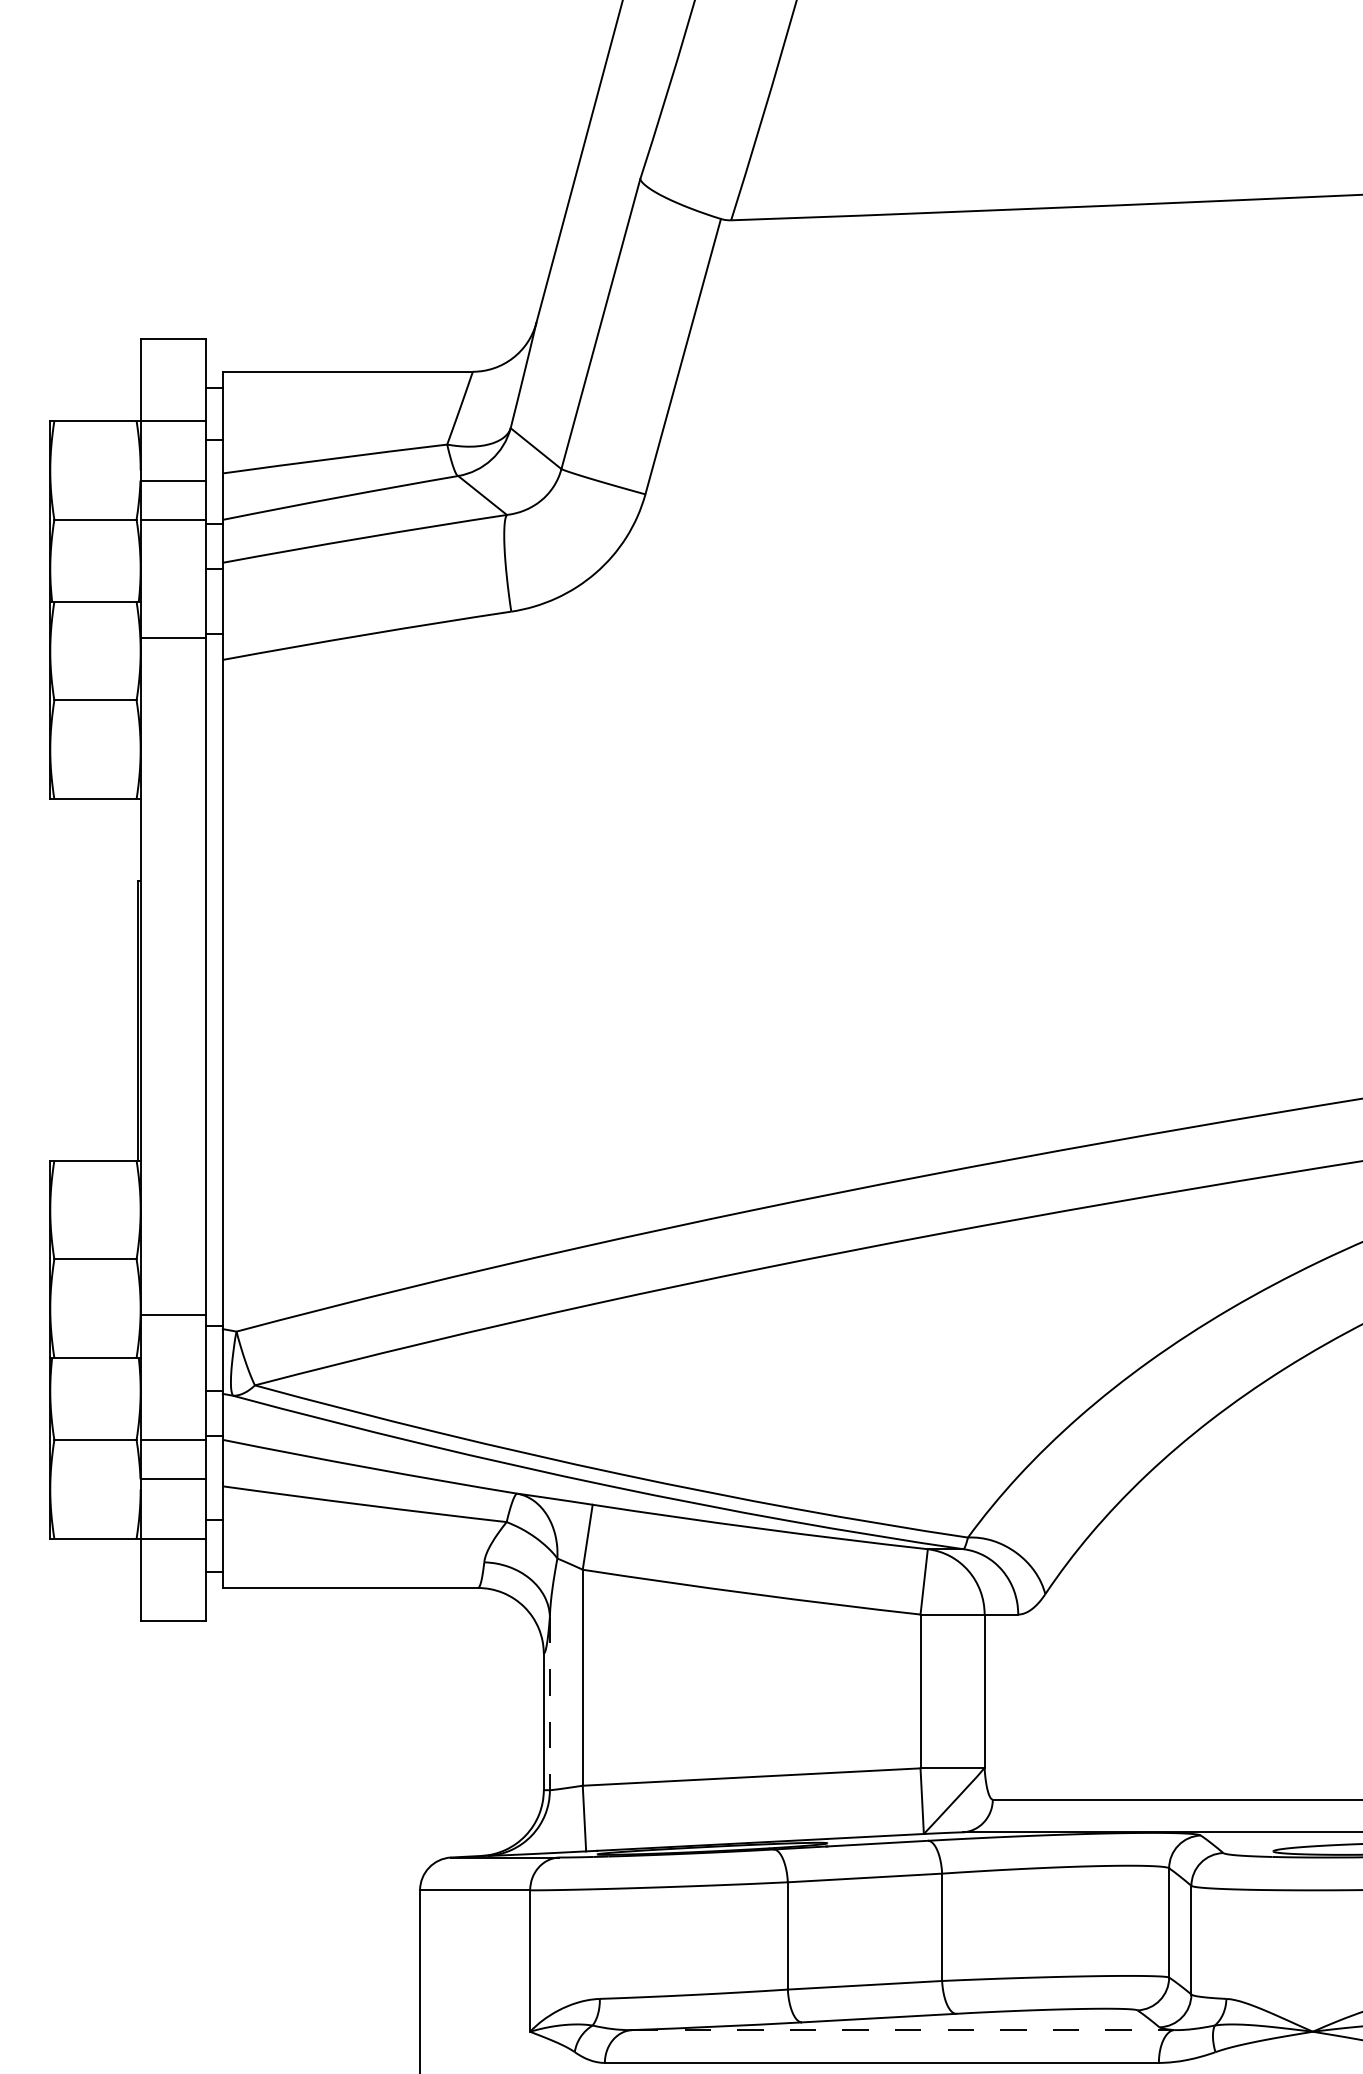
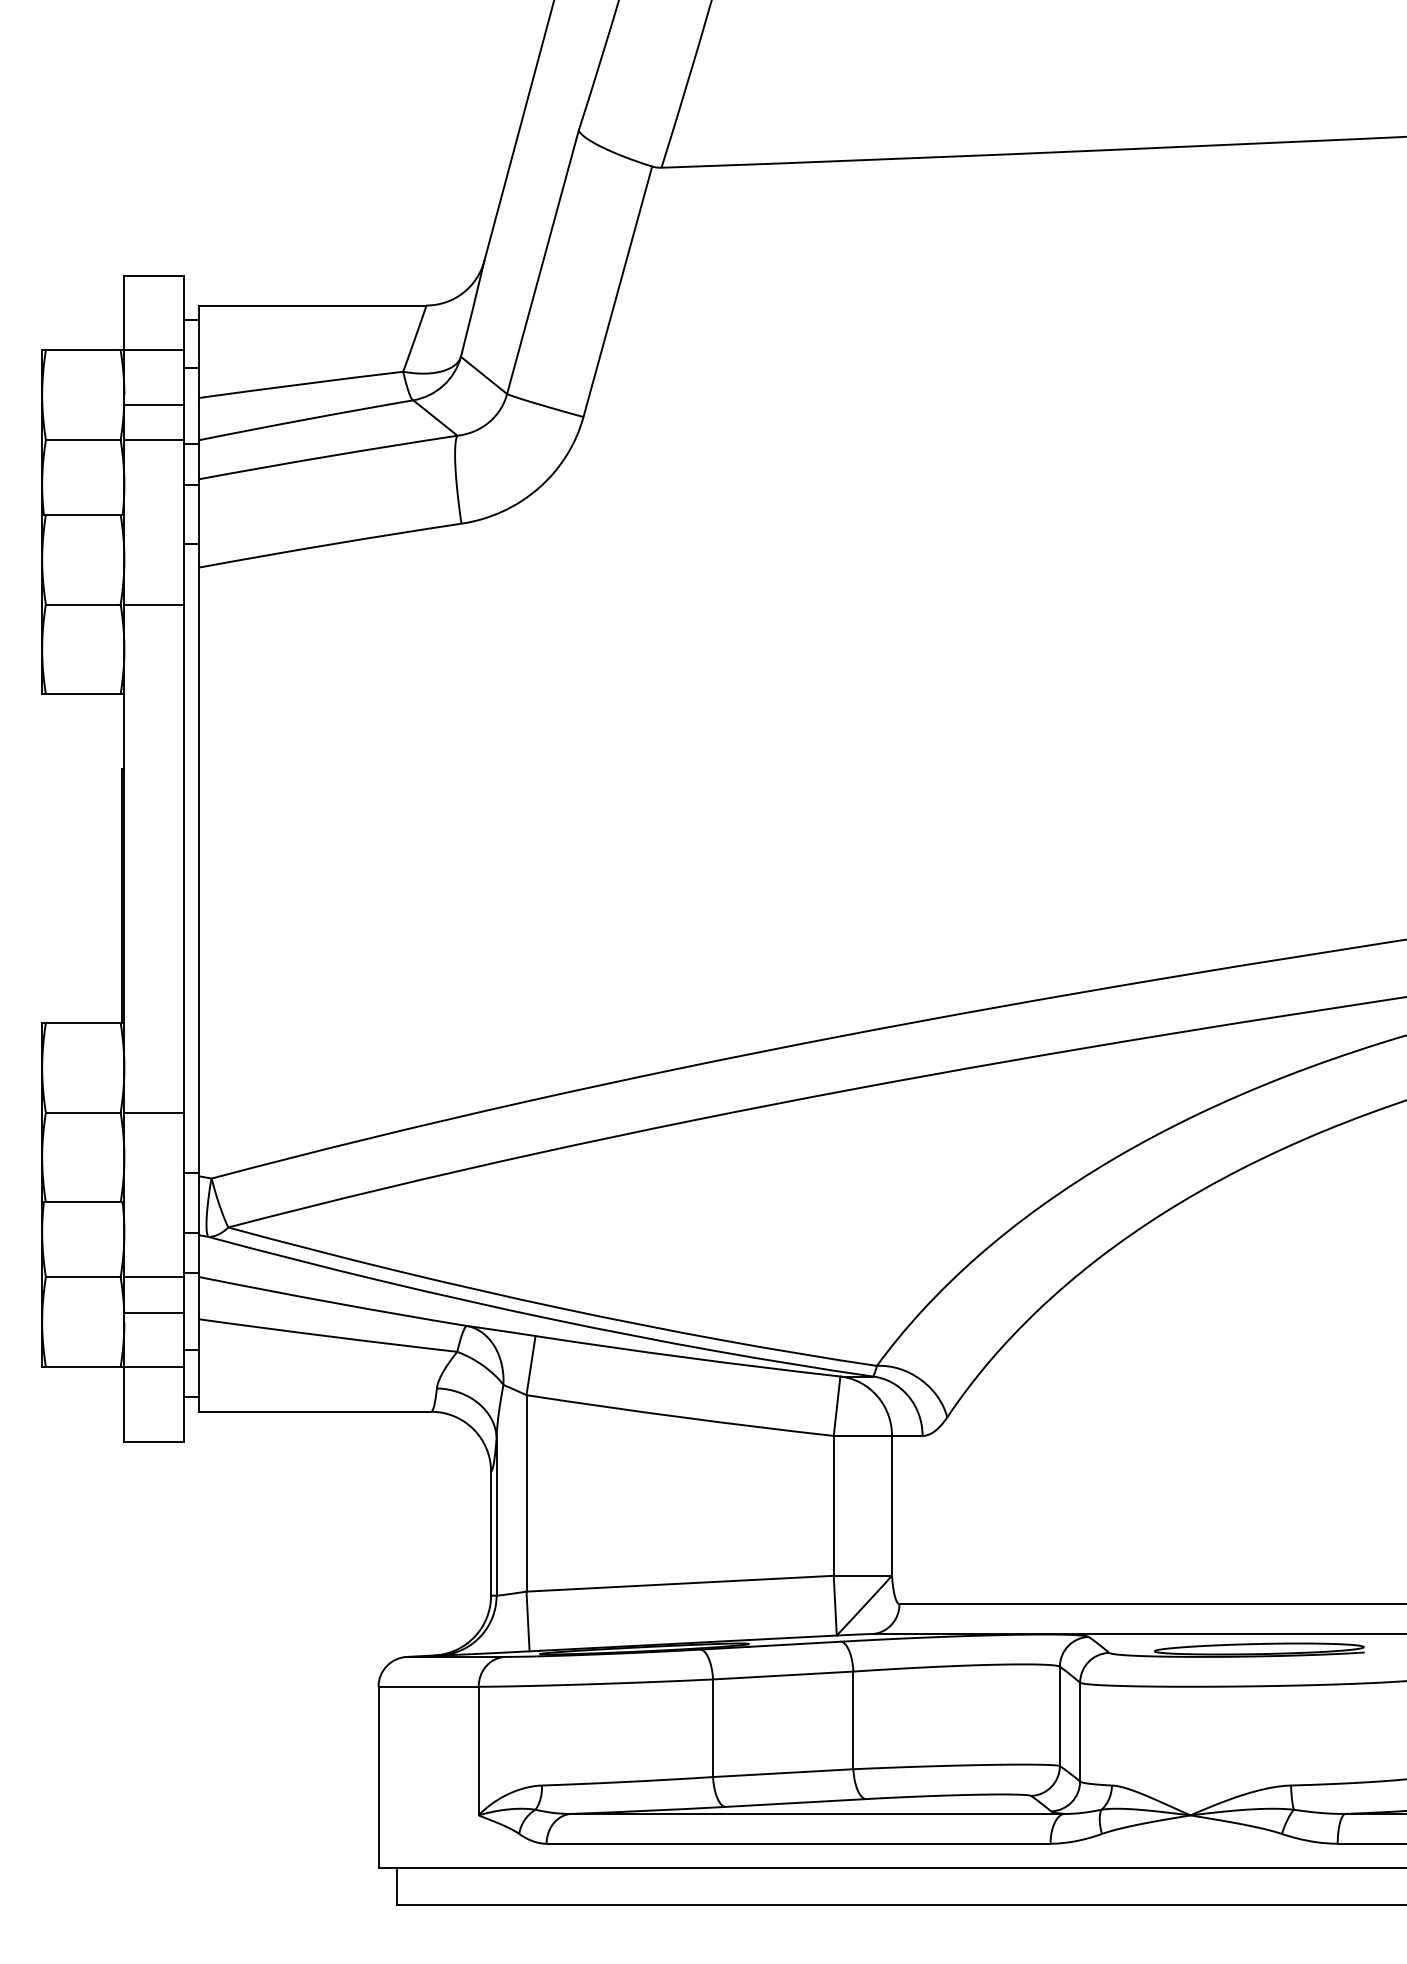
line: (173, 637) -> (154, 604), moved
line: (173, 1315) -> (154, 1112), moved
line: (549, 1703) -> (496, 1516), dashed -> solid
line: (902, 2029) -> (817, 1813), dashed -> solid

